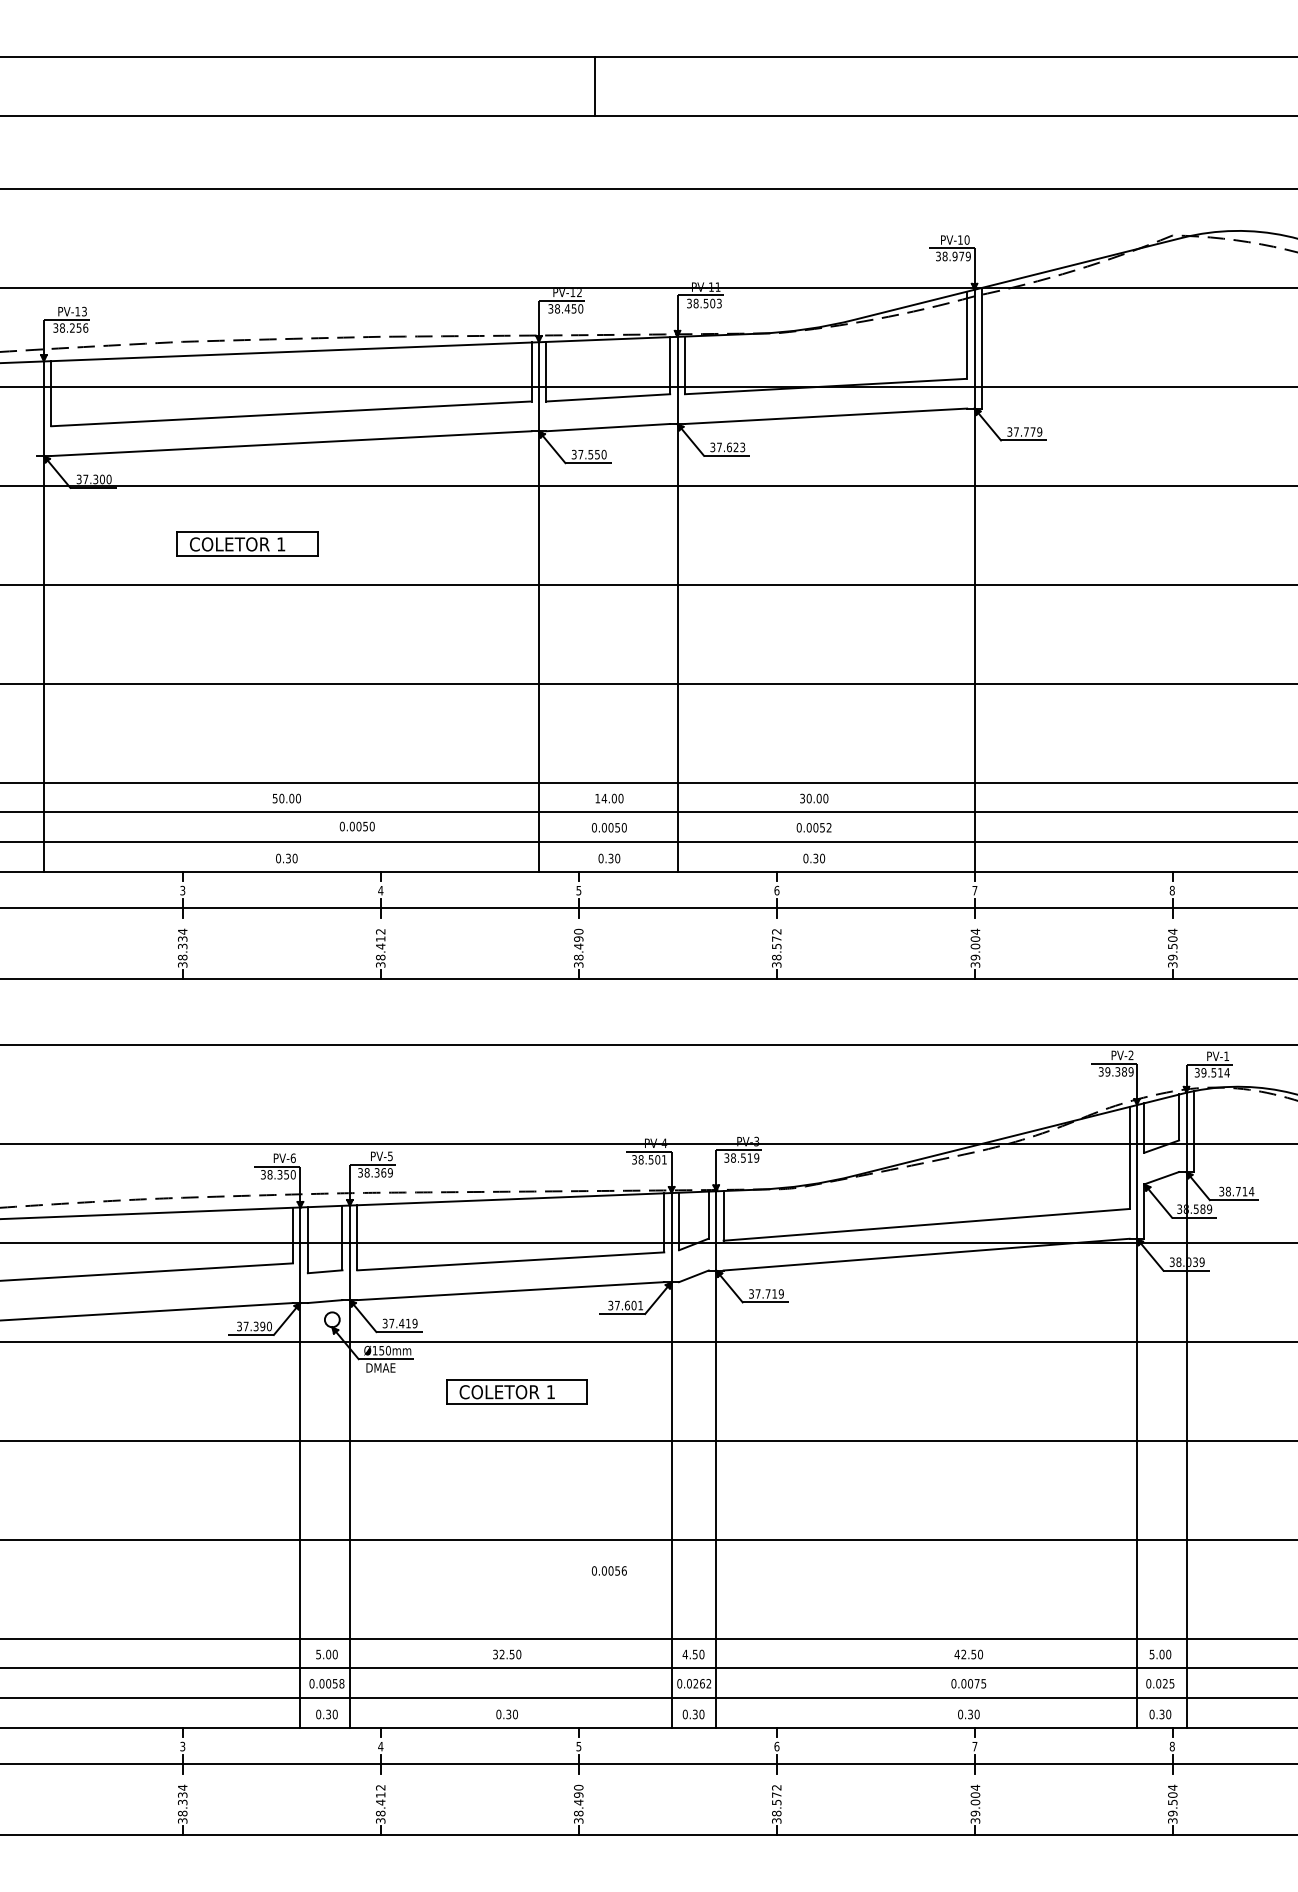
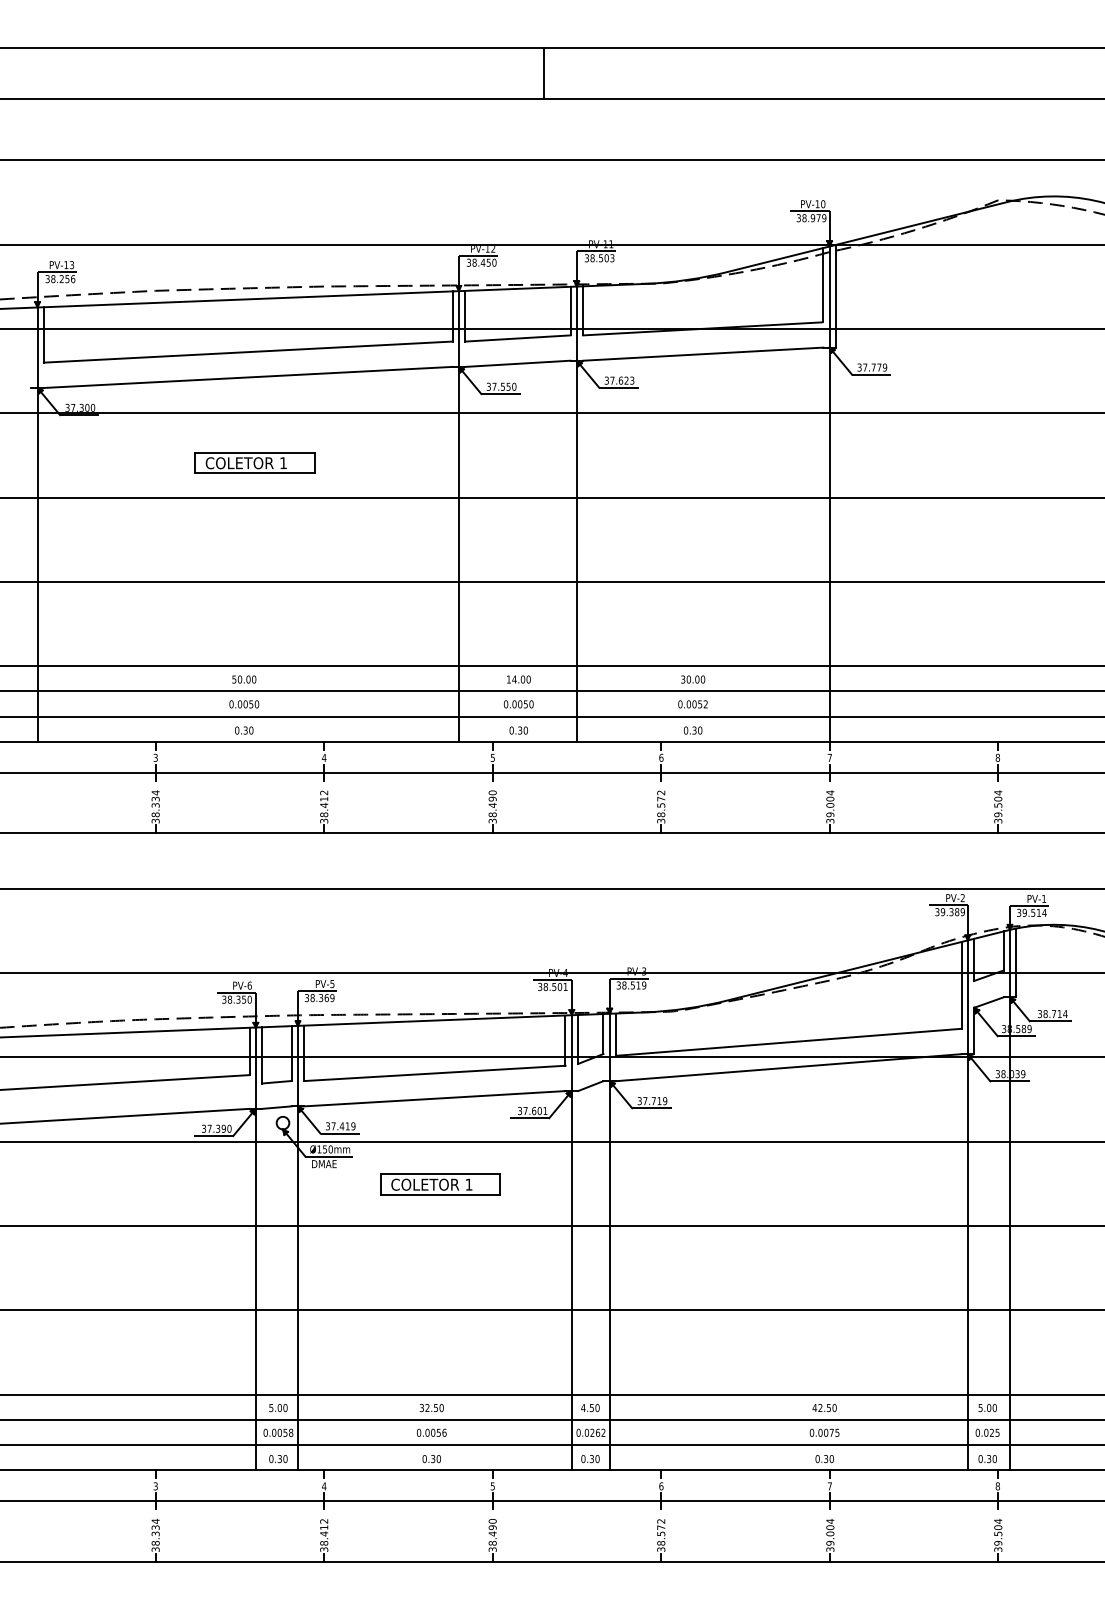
line: (594, 86) -> (543, 73), moved
part: (247, 543) -> (254, 462), moved
text: (357, 826) -> (244, 704), moved
text: (609, 1570) -> (431, 1432), moved

